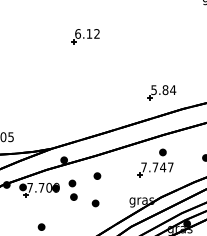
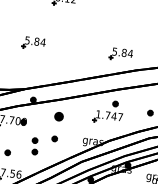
part: (55, 92) -> (33, 43), added
text: (143, 167) -> (97, 114), 7.747 -> 1.747
part: (97, 175) -> (59, 116), size x1.6
part: (72, 189) -> (34, 145), moved

